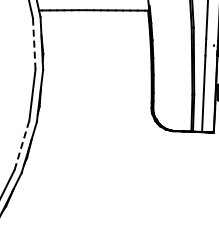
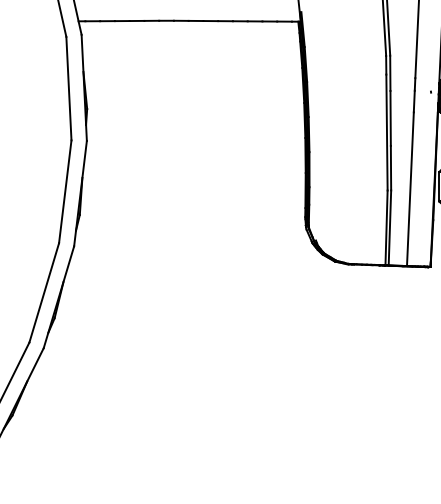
line: (34, 43) -> (69, 87), dashed -> solid
line: (21, 145) -> (43, 293), dashed -> solid

